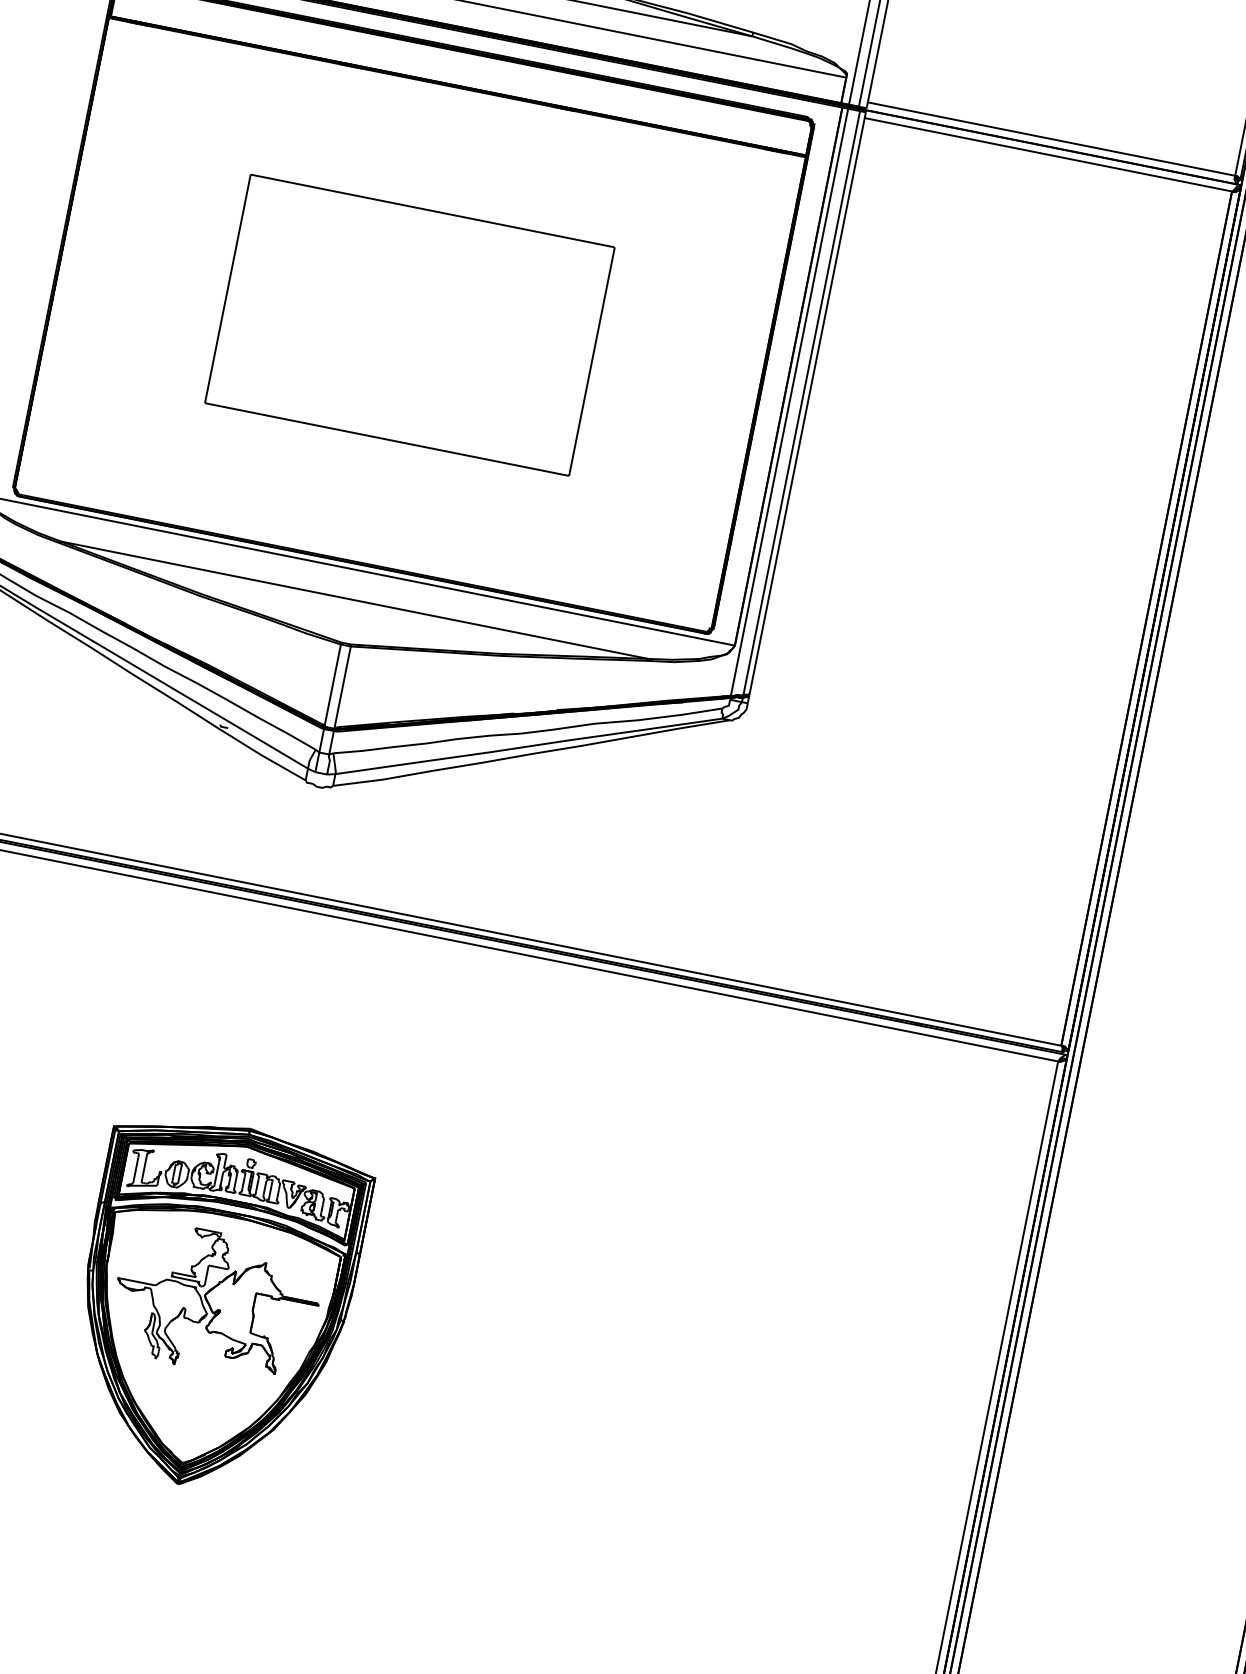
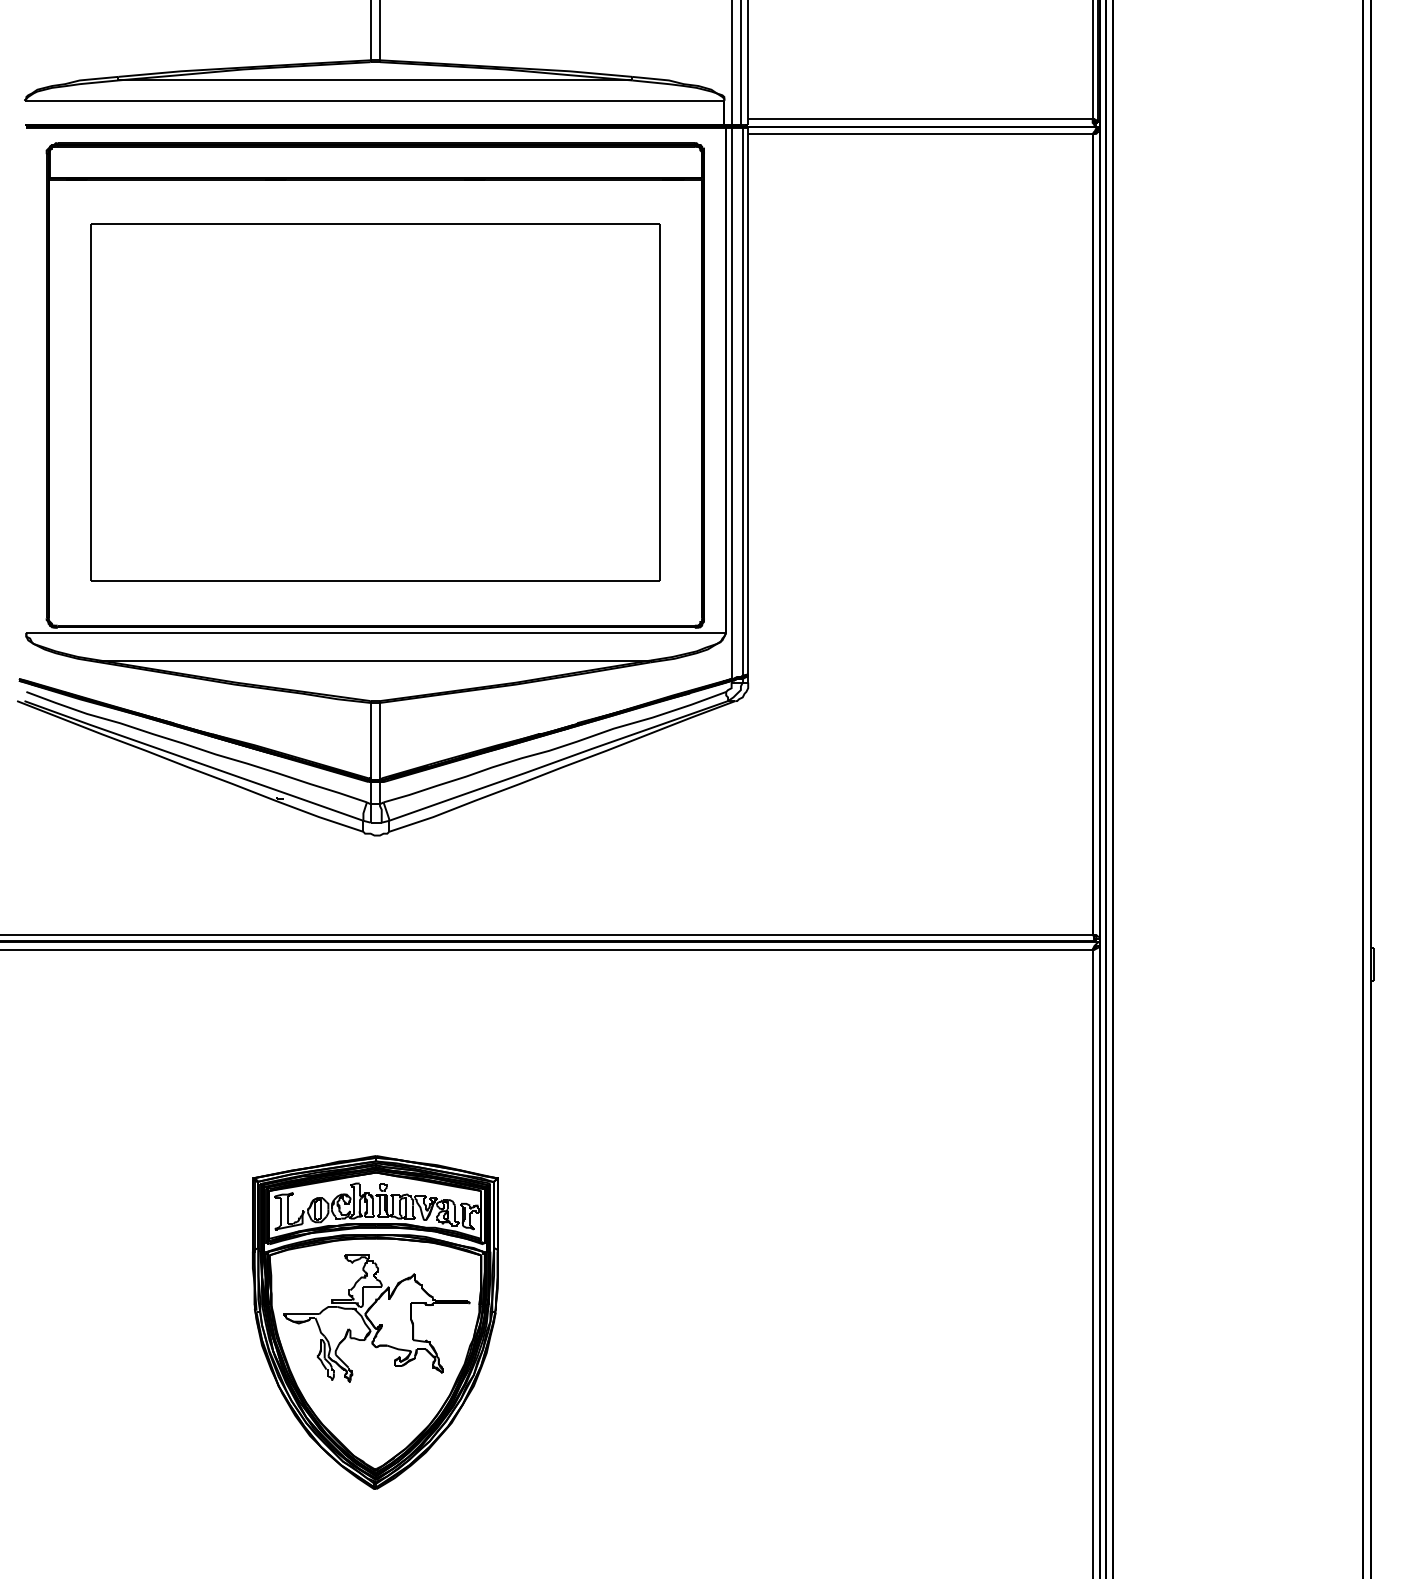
part: (410, 325) -> (375, 402), size x1.67

